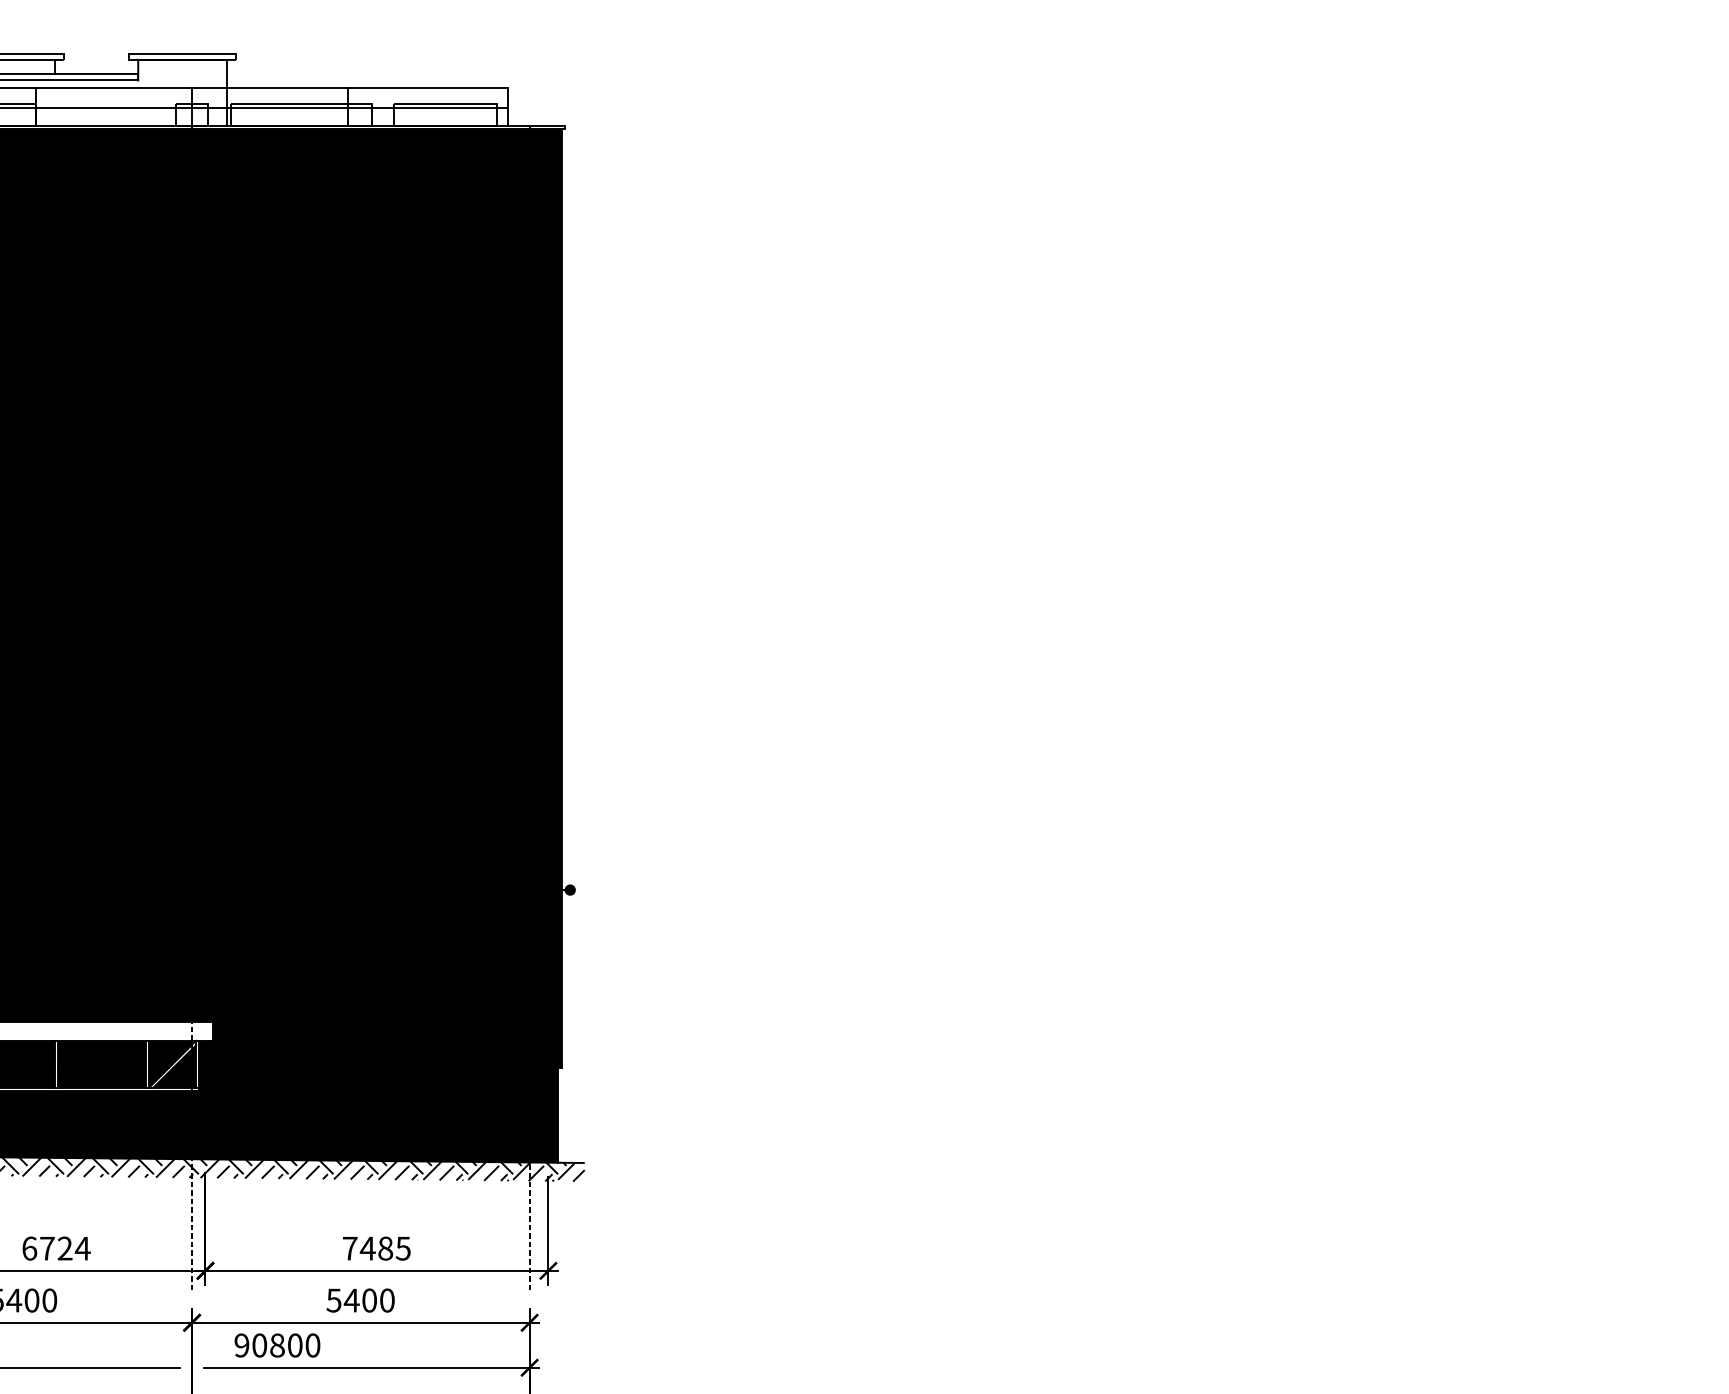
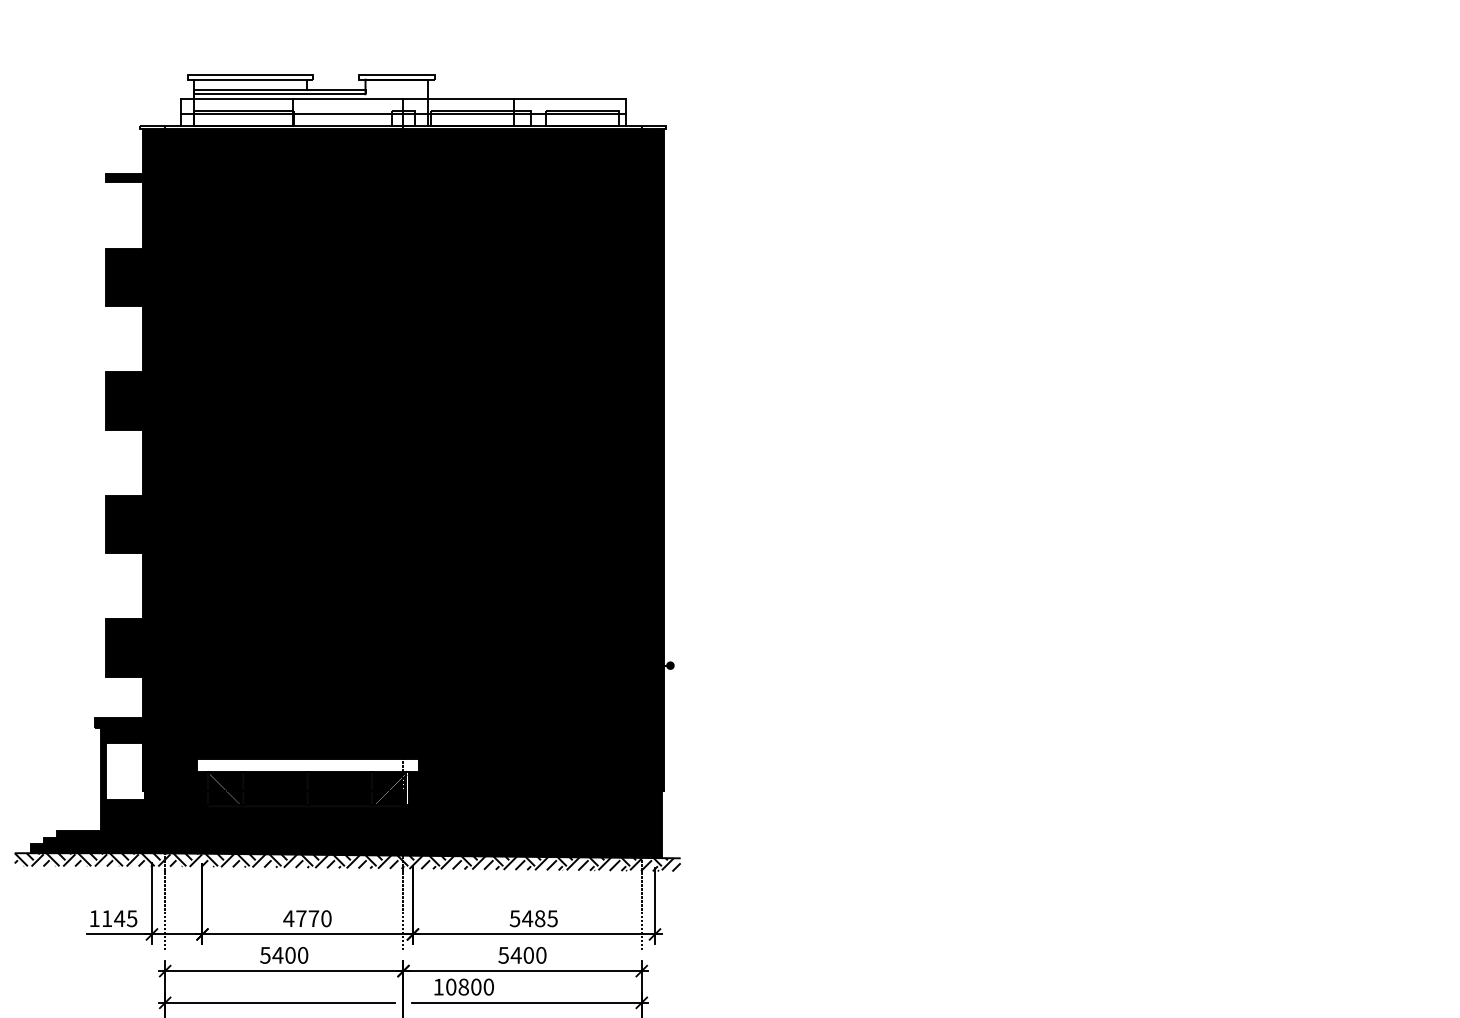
text: (56, 1248) -> (307, 918), 6724 -> 4770
text: (349, 1248) -> (514, 918), 7485 -> 5485
text: (241, 1344) -> (438, 986), 90800 -> 10800

